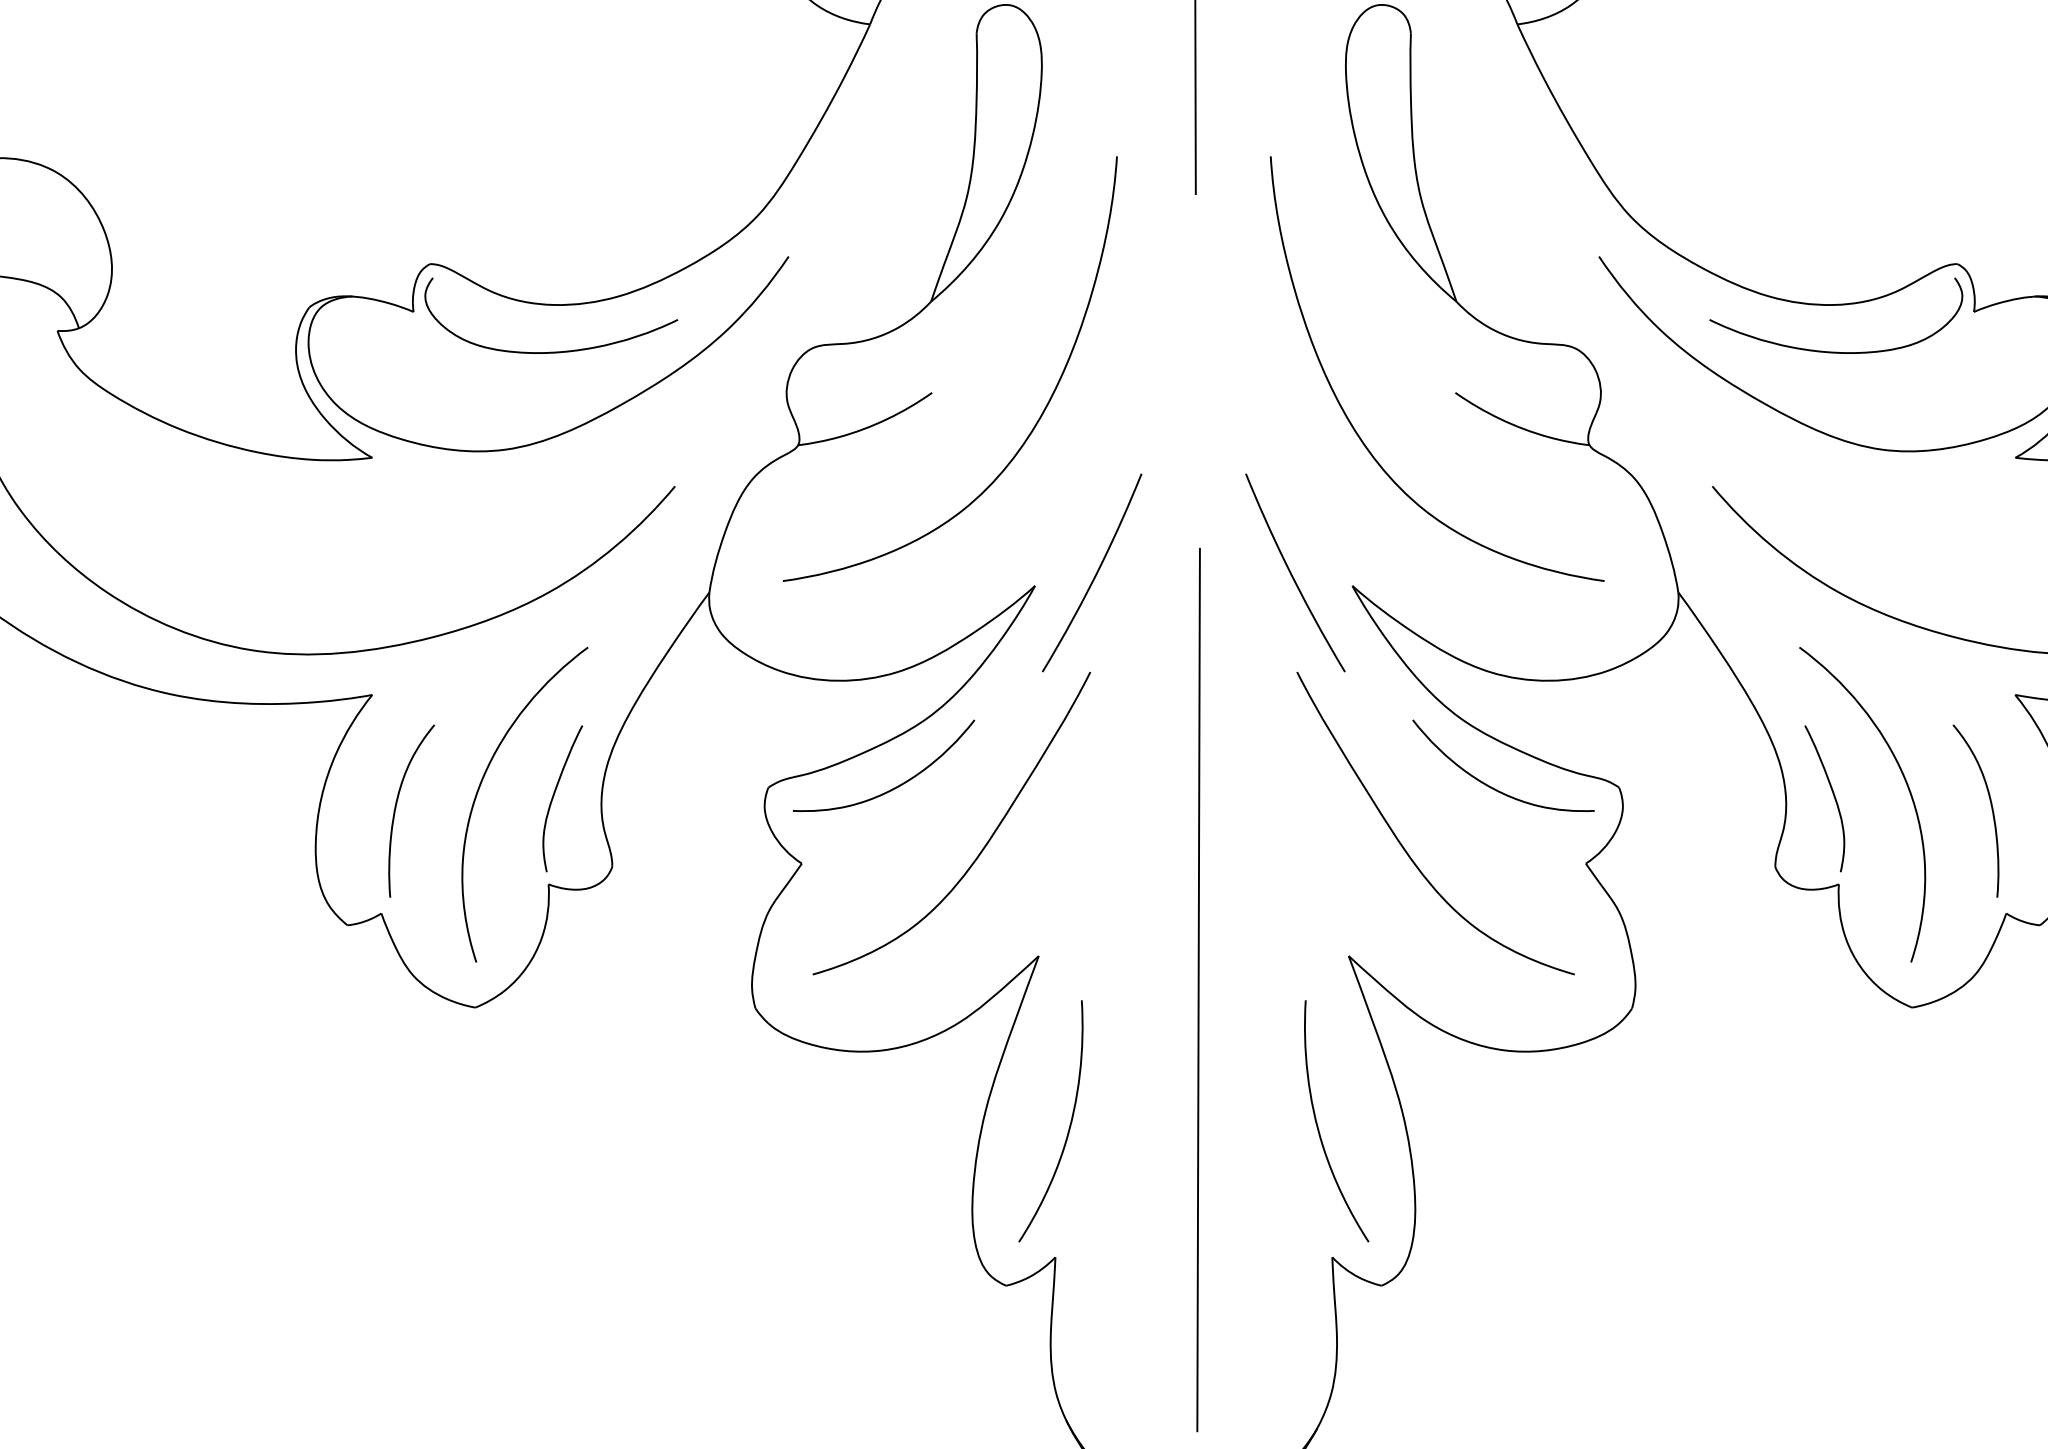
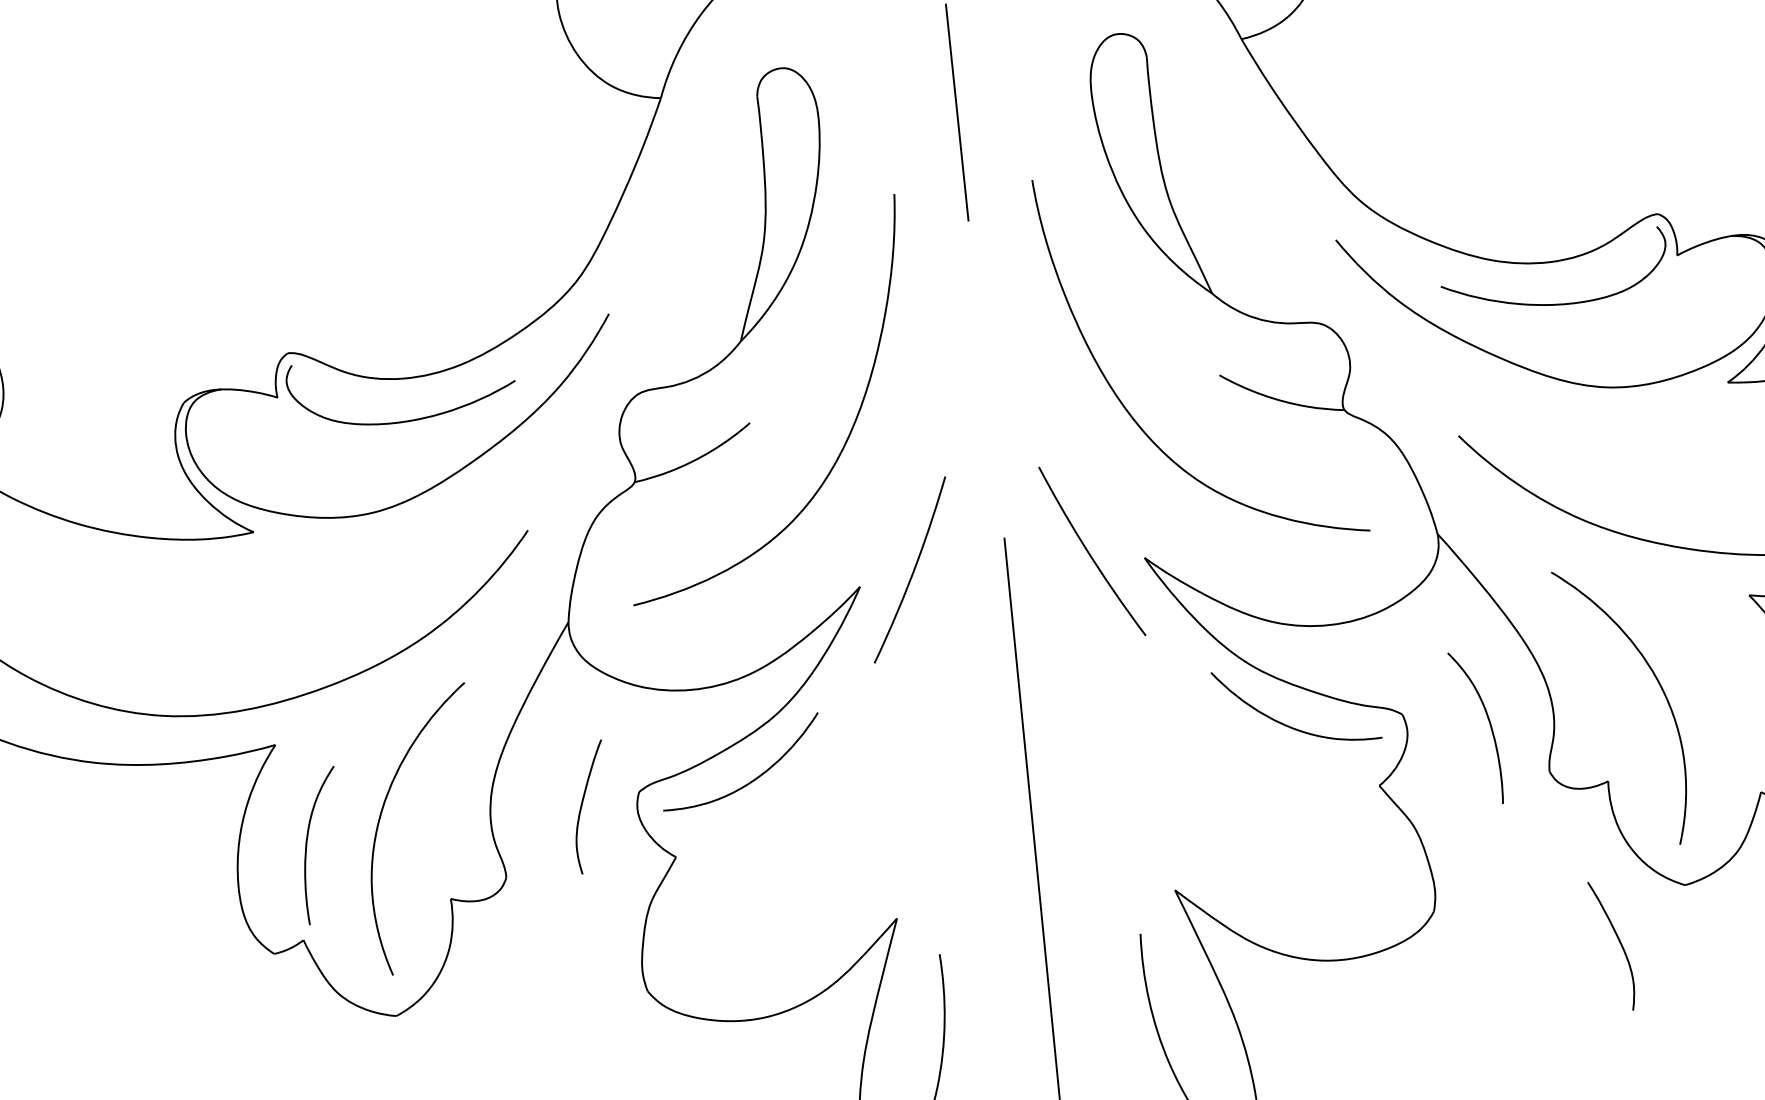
curve: (554, 796) -> (582, 805), moved
curve: (1833, 796) -> (1619, 943), moved
curve: (1990, 805) -> (1488, 721), moved
curve: (1402, 844) -> (1213, 785), removed
curve: (984, 845) -> (838, 824), removed

